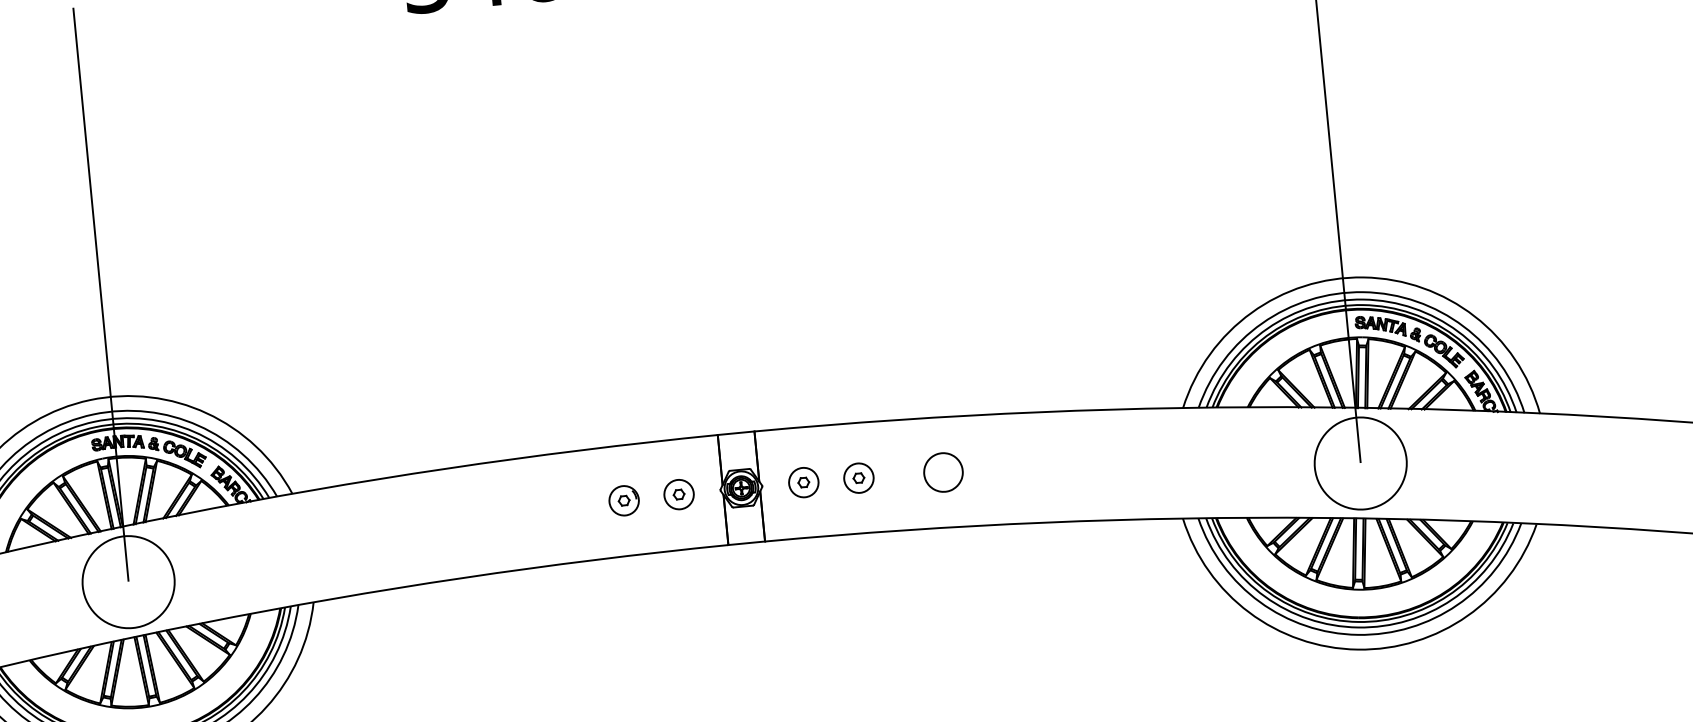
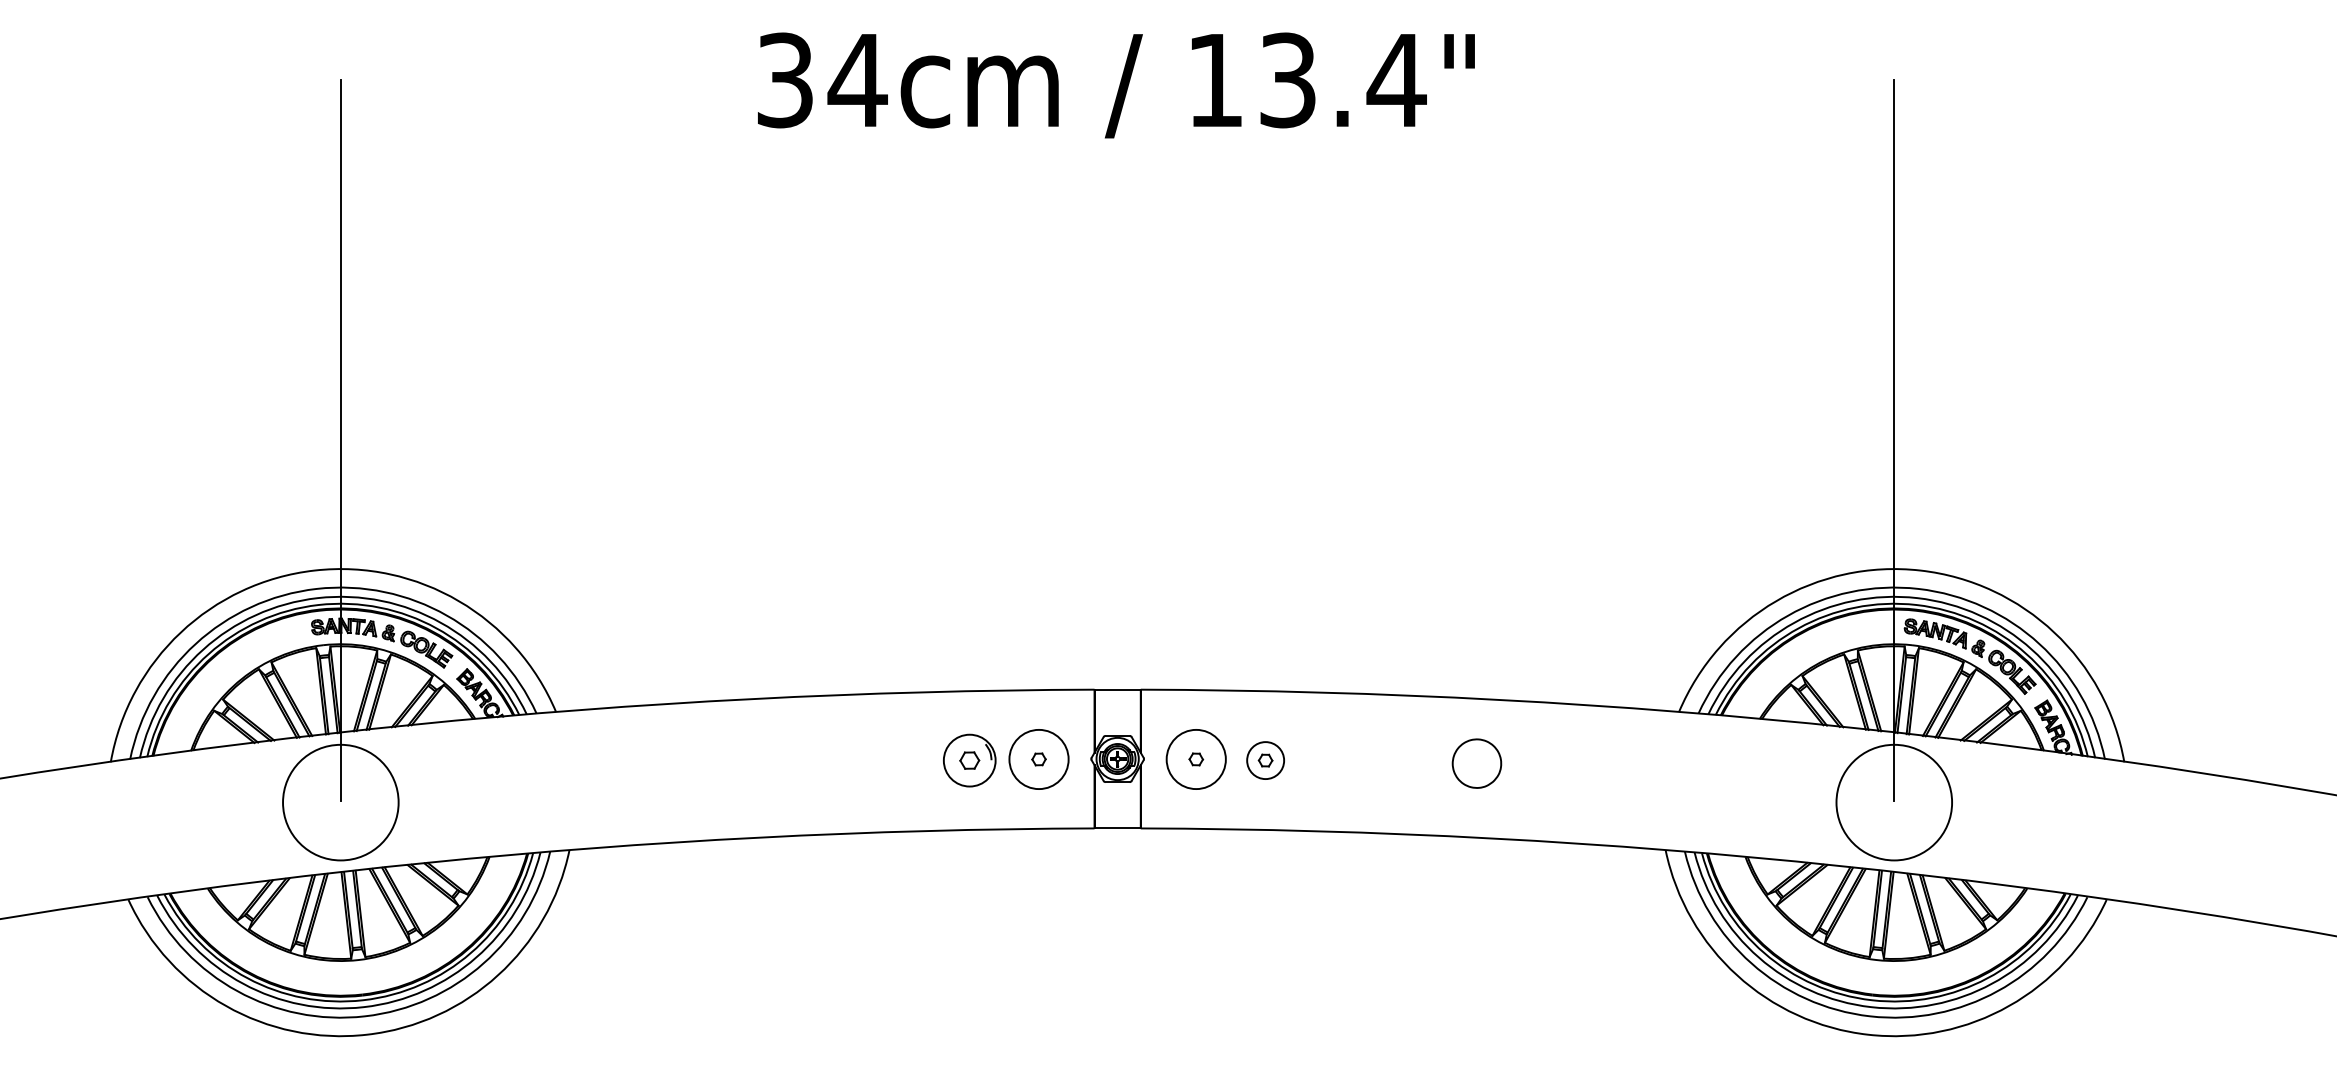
part: (943, 472) -> (1476, 763), moved
circle: (803, 481) -> (1195, 758), size x1.6
circle: (678, 493) -> (1038, 758), size x1.6
part: (624, 500) -> (969, 760), size x1.4

